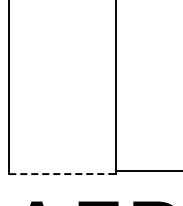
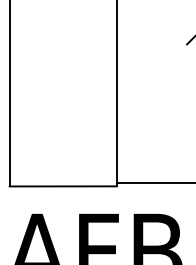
line: (63, 174) -> (63, 186), dashed -> solid

